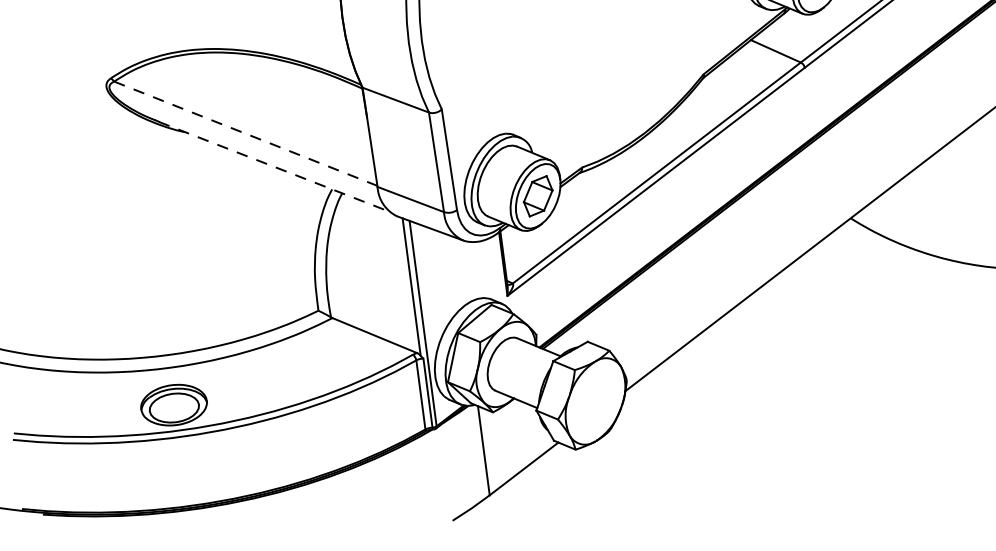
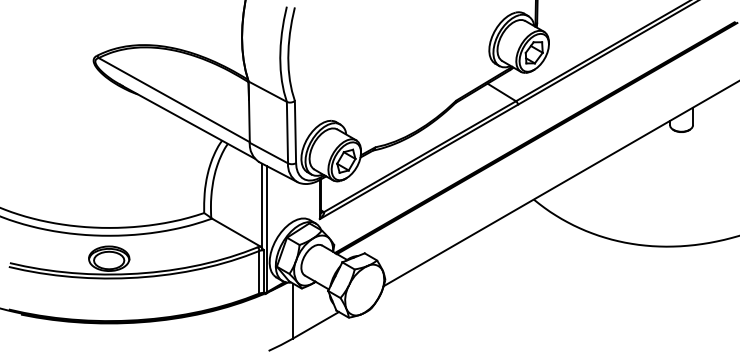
line: (246, 134) -> (174, 100), dashed -> solid
line: (273, 167) -> (188, 122), dashed -> solid

